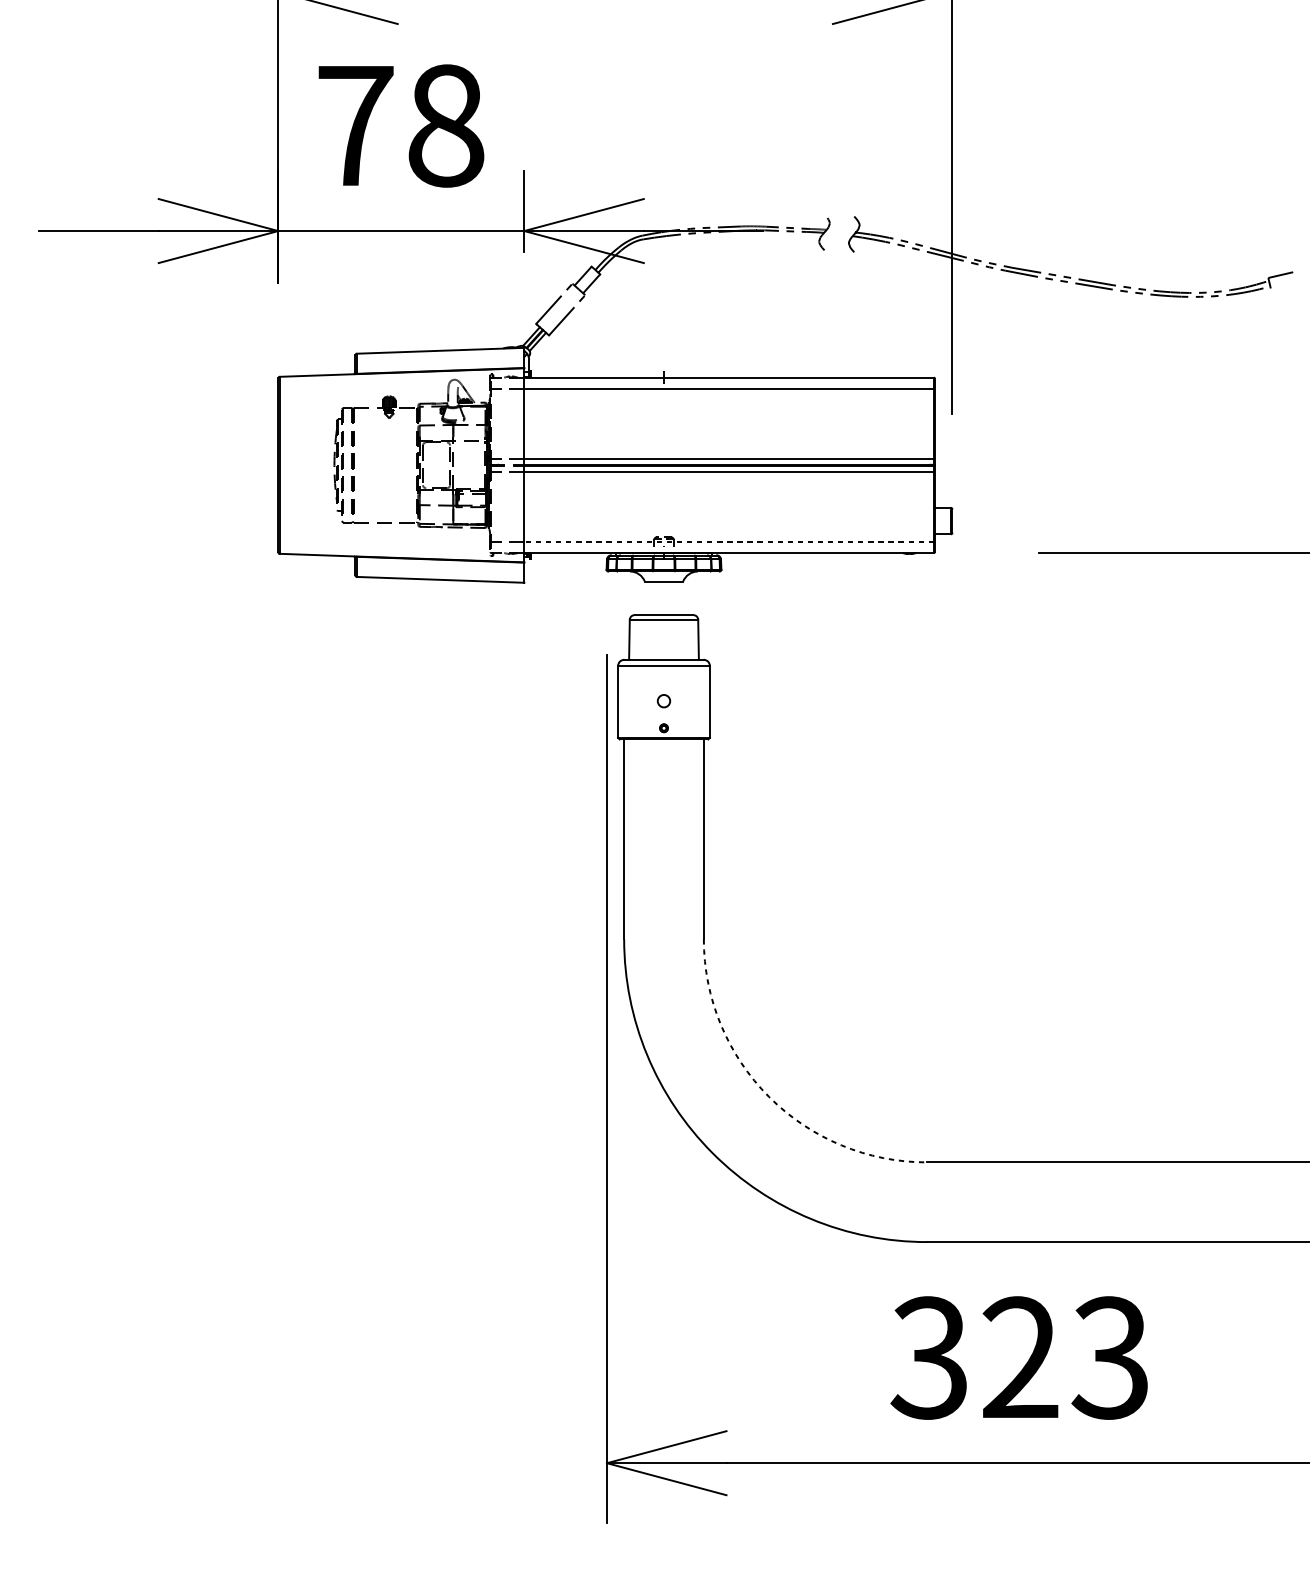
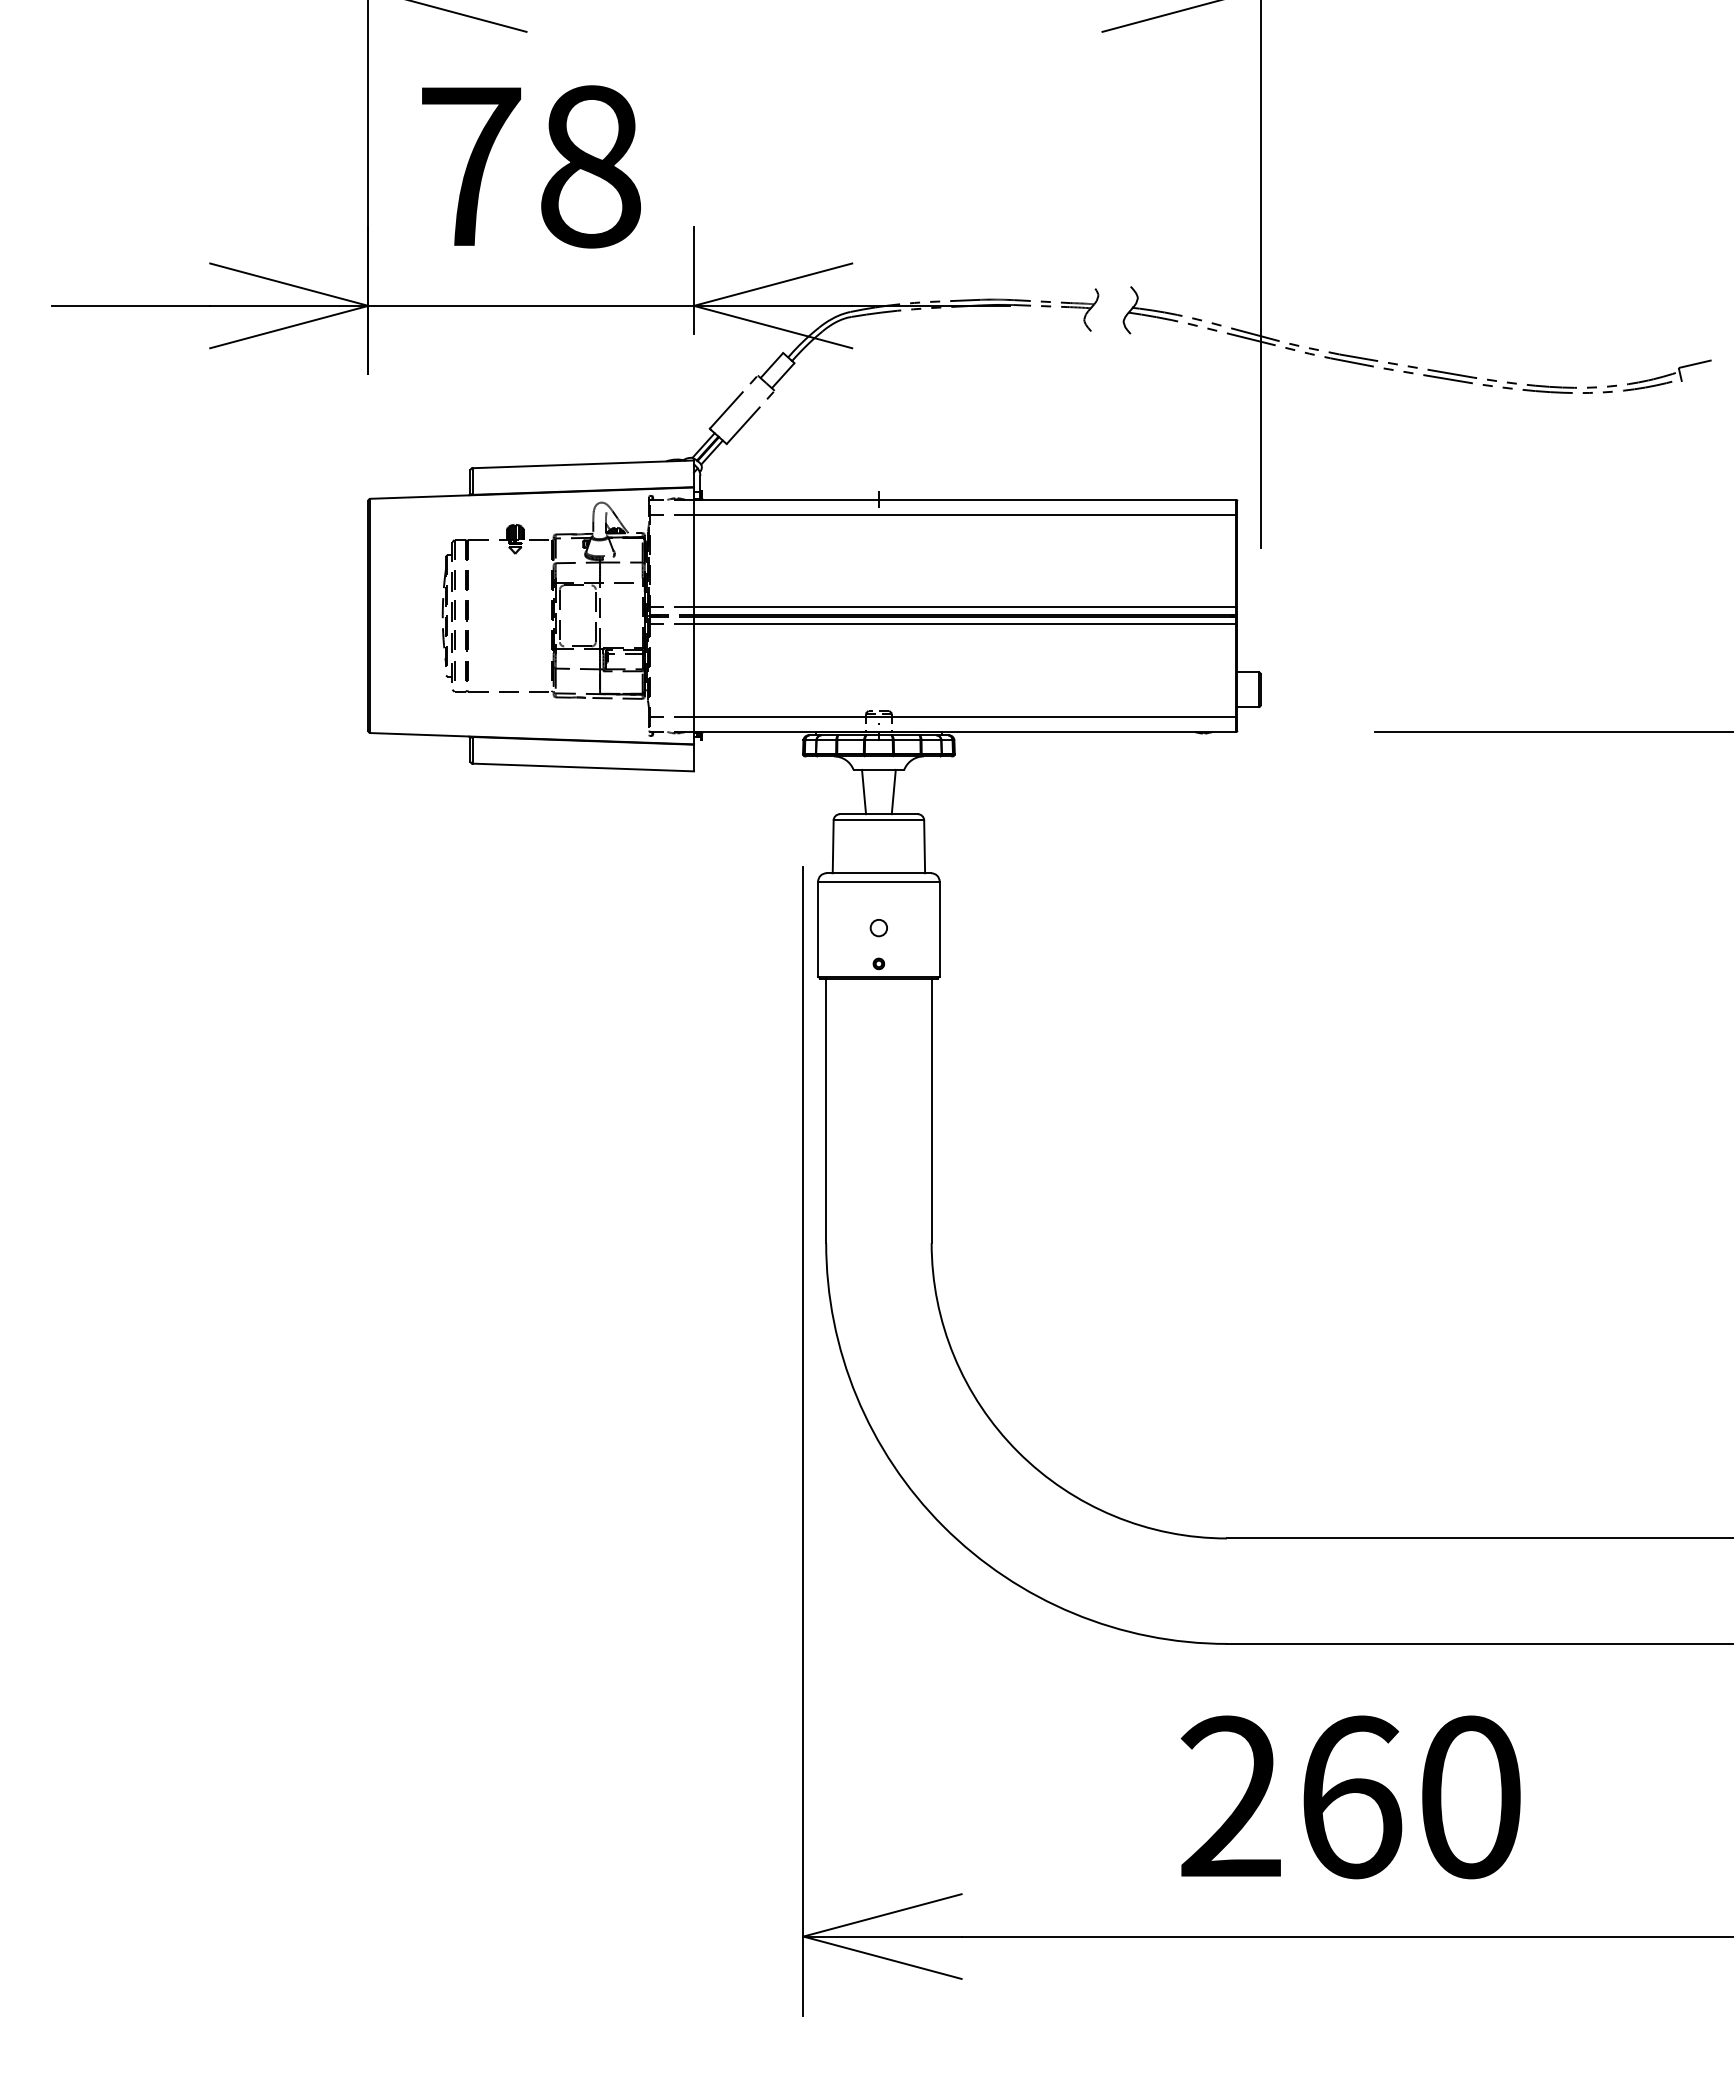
line: (728, 542) -> (964, 717), dashed -> solid
line: (653, 597) -> (864, 791), added
line: (675, 597) -> (893, 791), added
arc: (769, 1096) -> (1018, 1451), dashed -> solid
text: (1019, 1358) -> (1349, 1797), 323 -> 260

